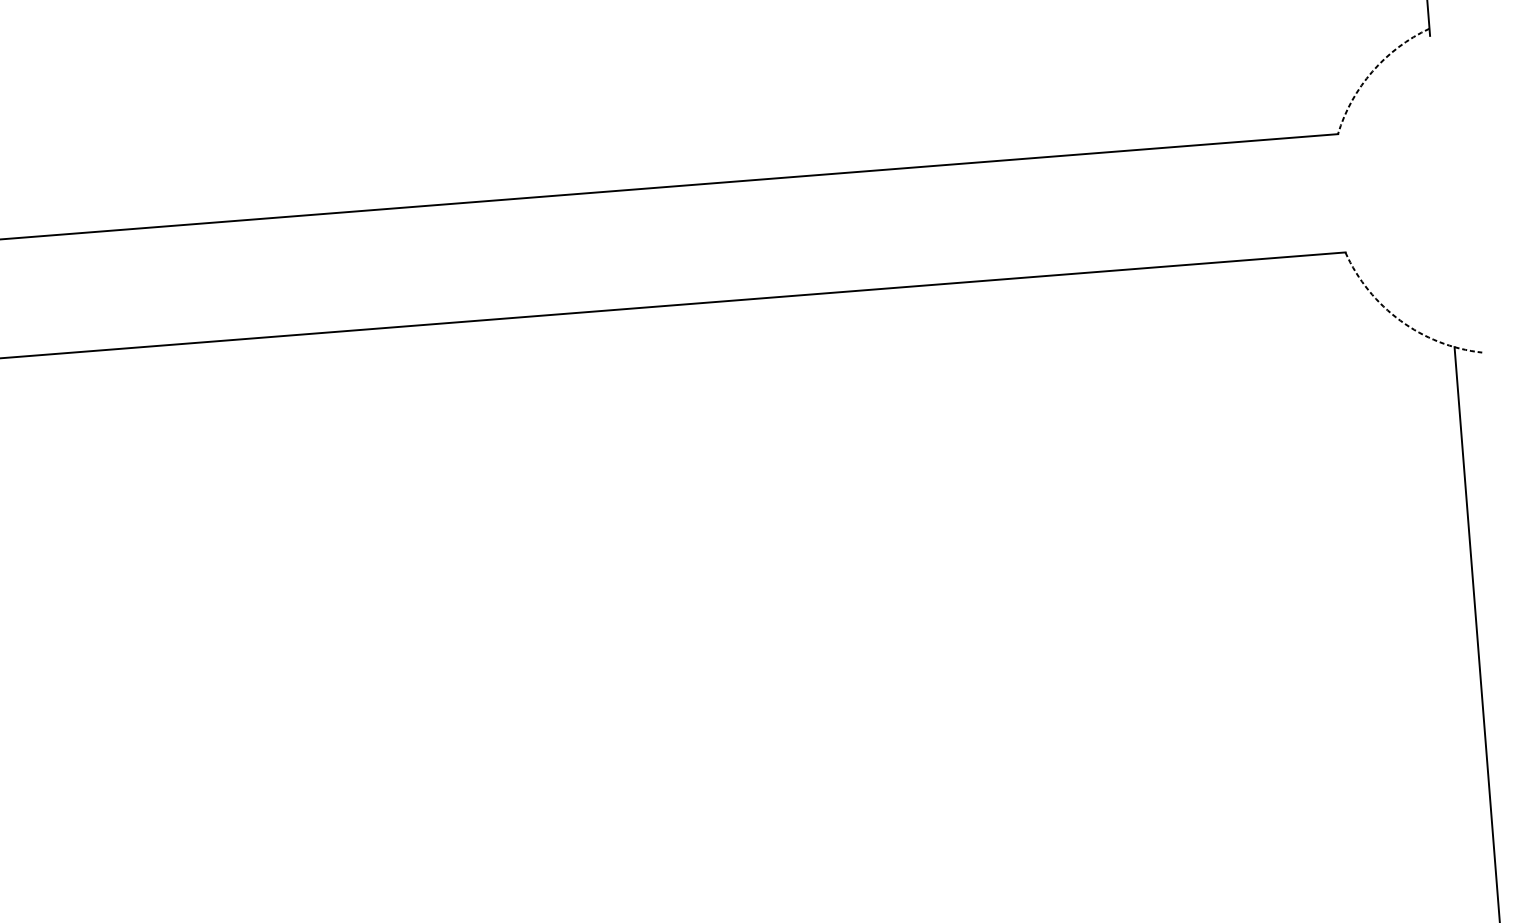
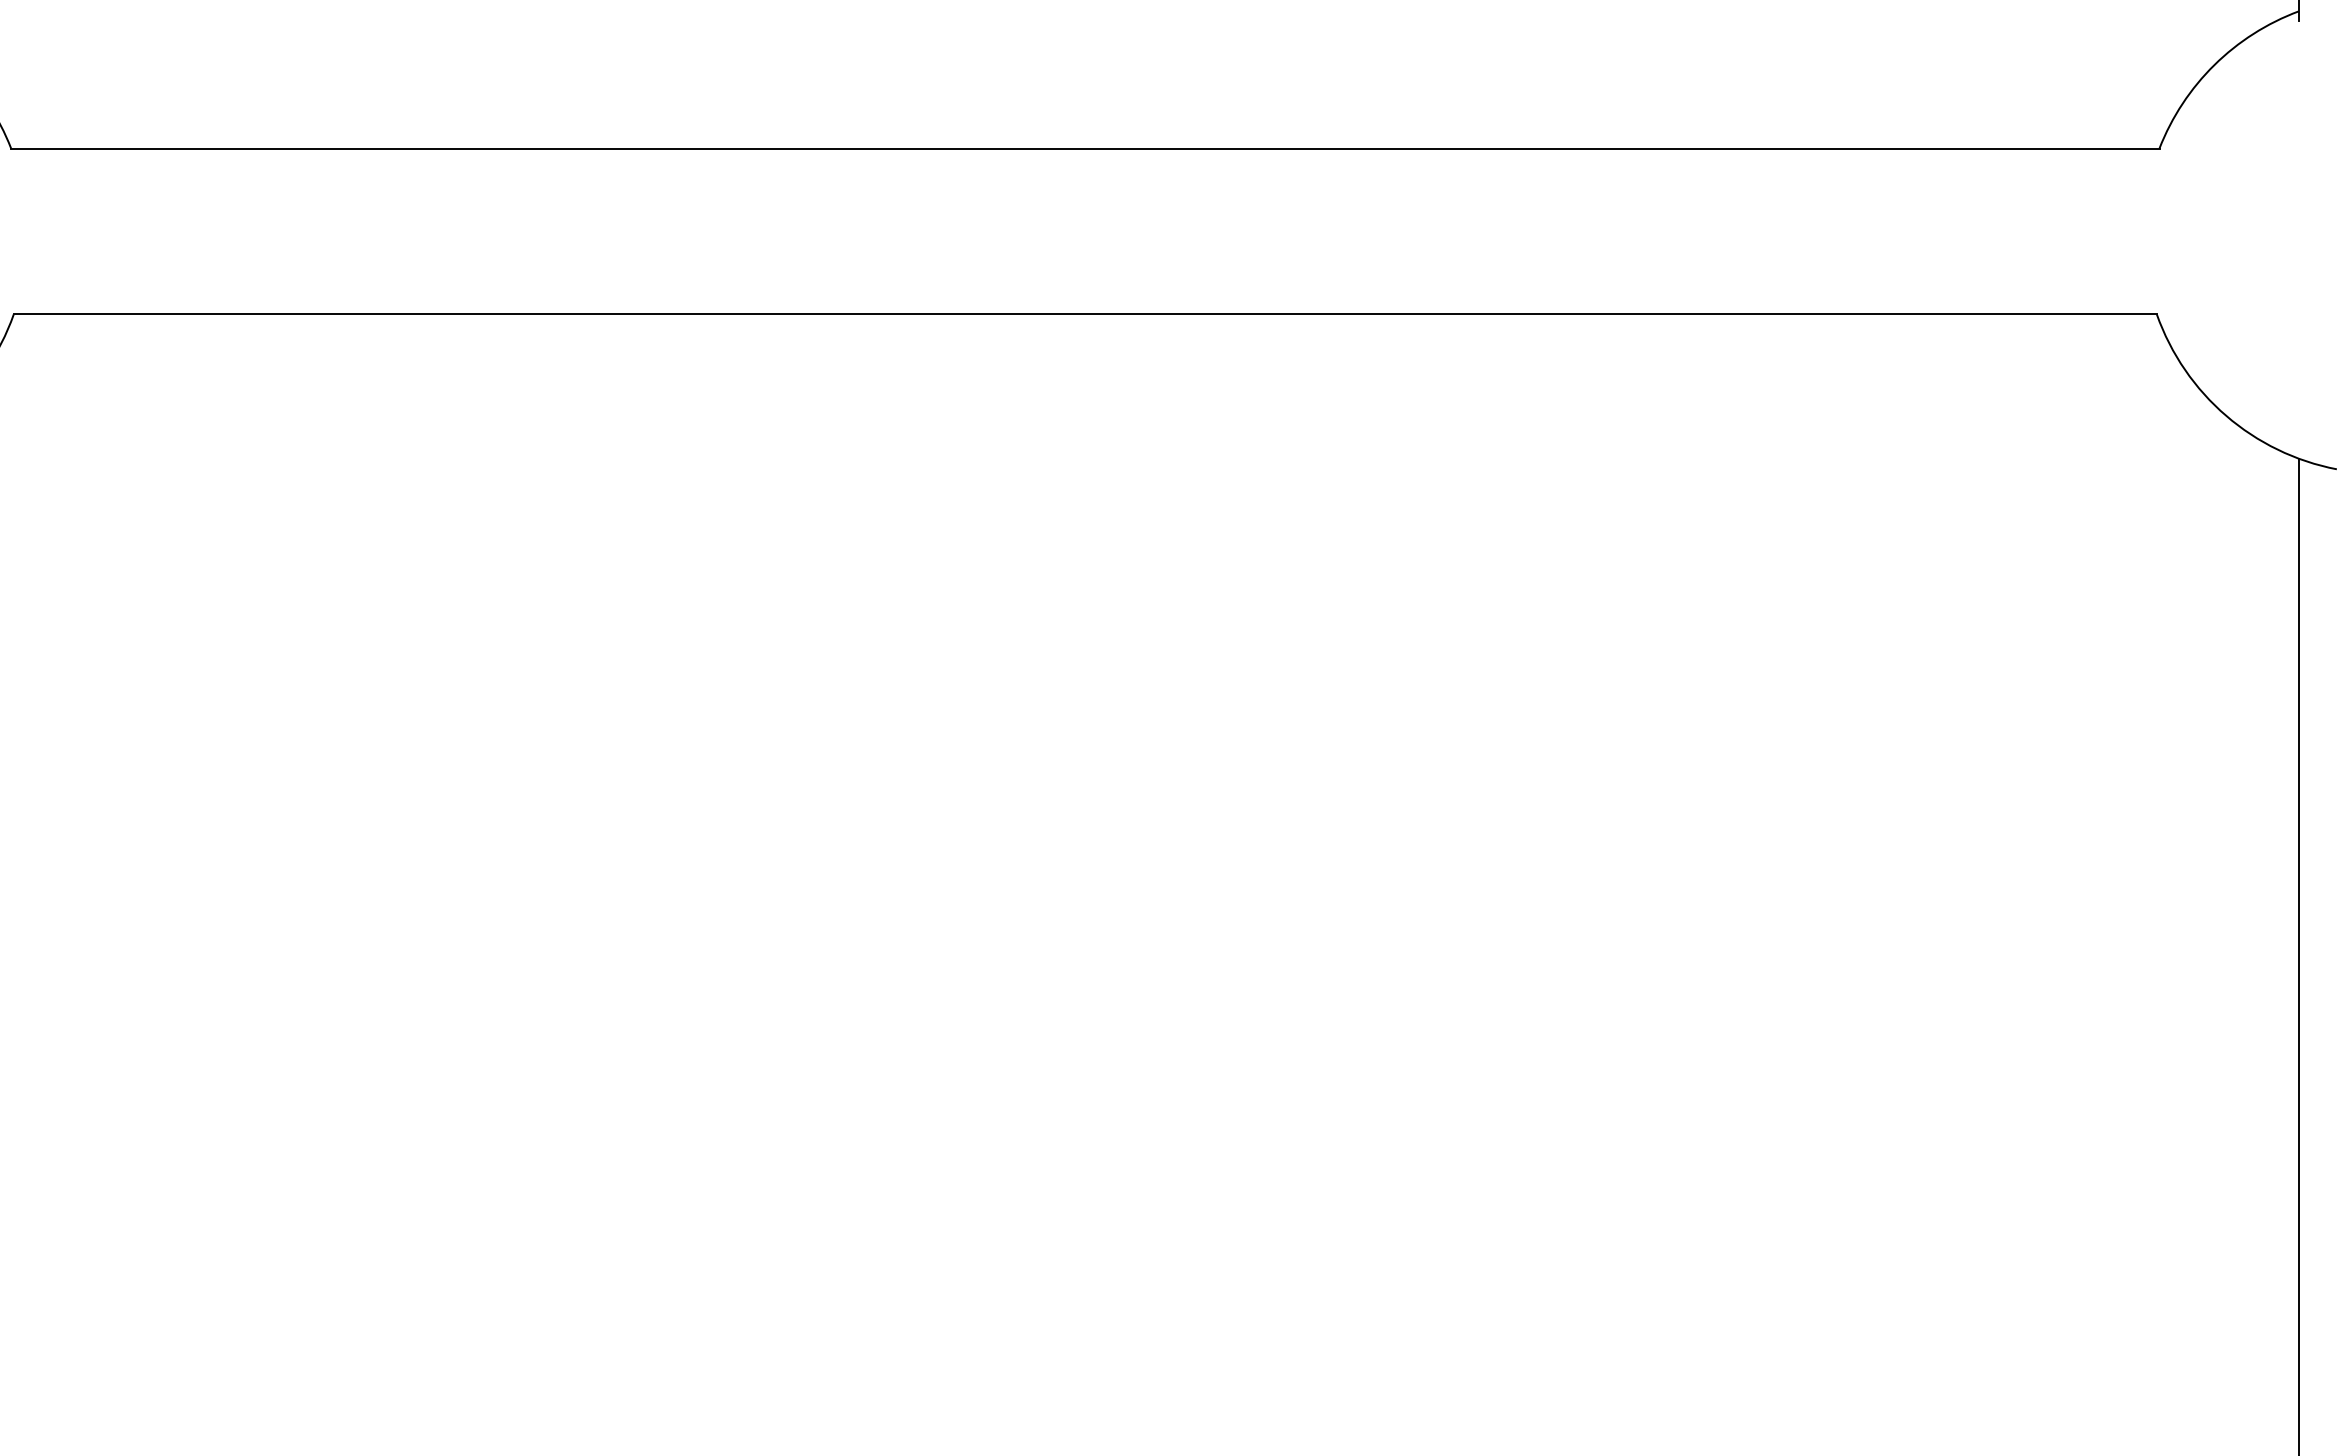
arc: (1372, 71) -> (2214, 65), dashed -> solid
arc: (1400, 320) -> (2226, 415), dashed -> solid

